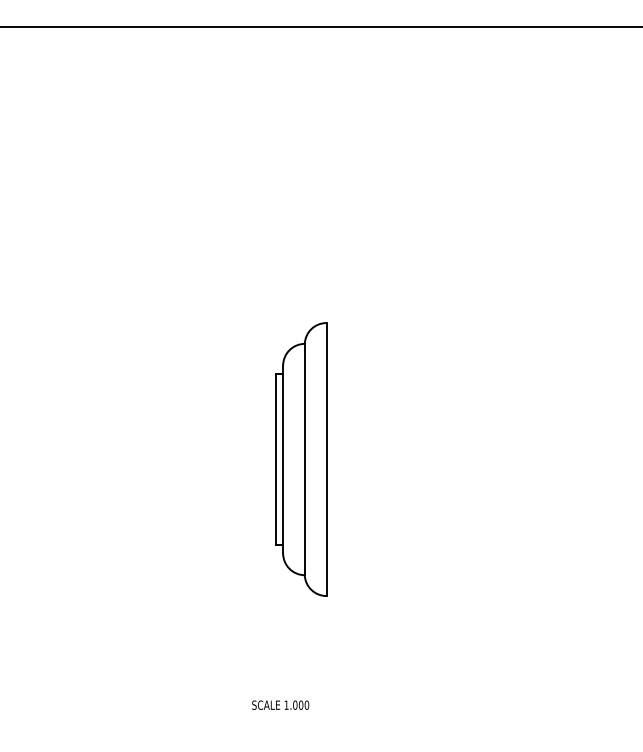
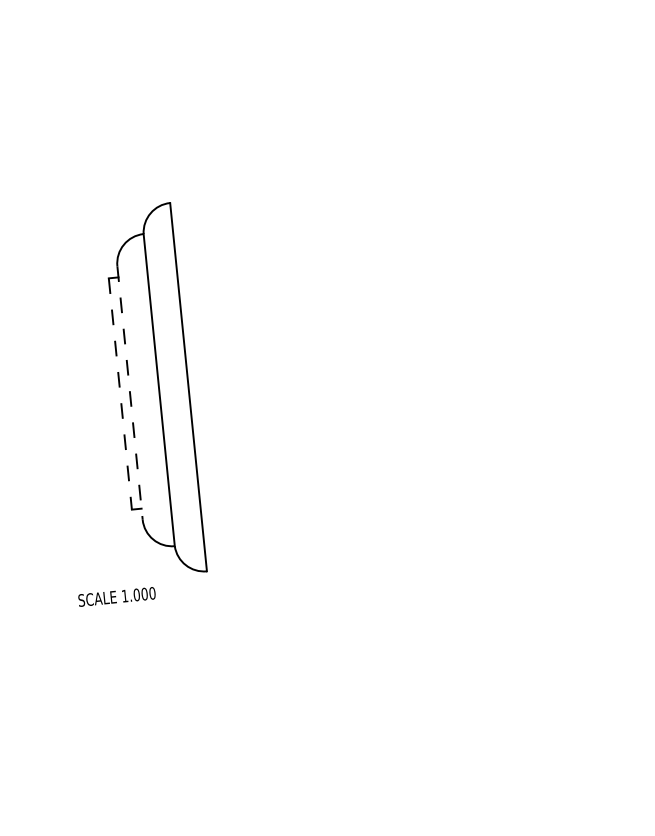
line: (275, 459) -> (119, 394), solid -> dashed
line: (283, 459) -> (130, 392), solid -> dashed
text: (280, 704) -> (116, 595), moved

